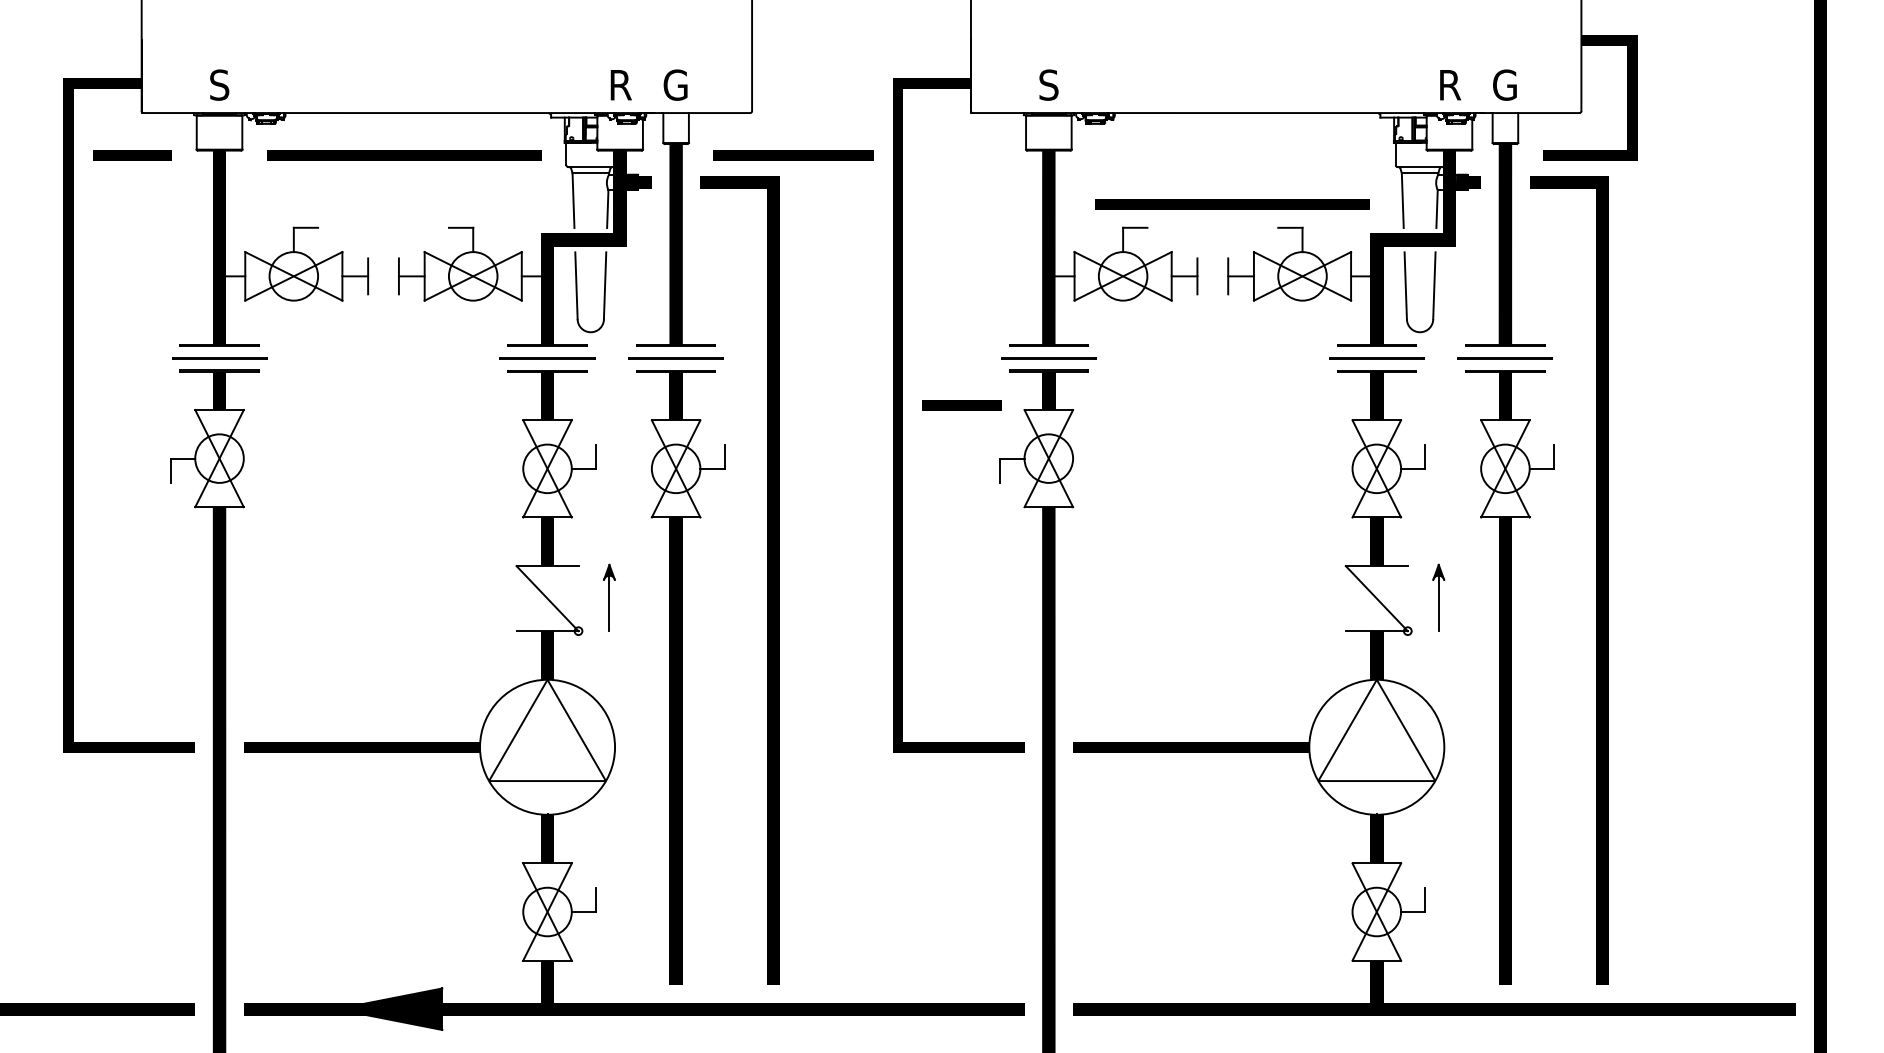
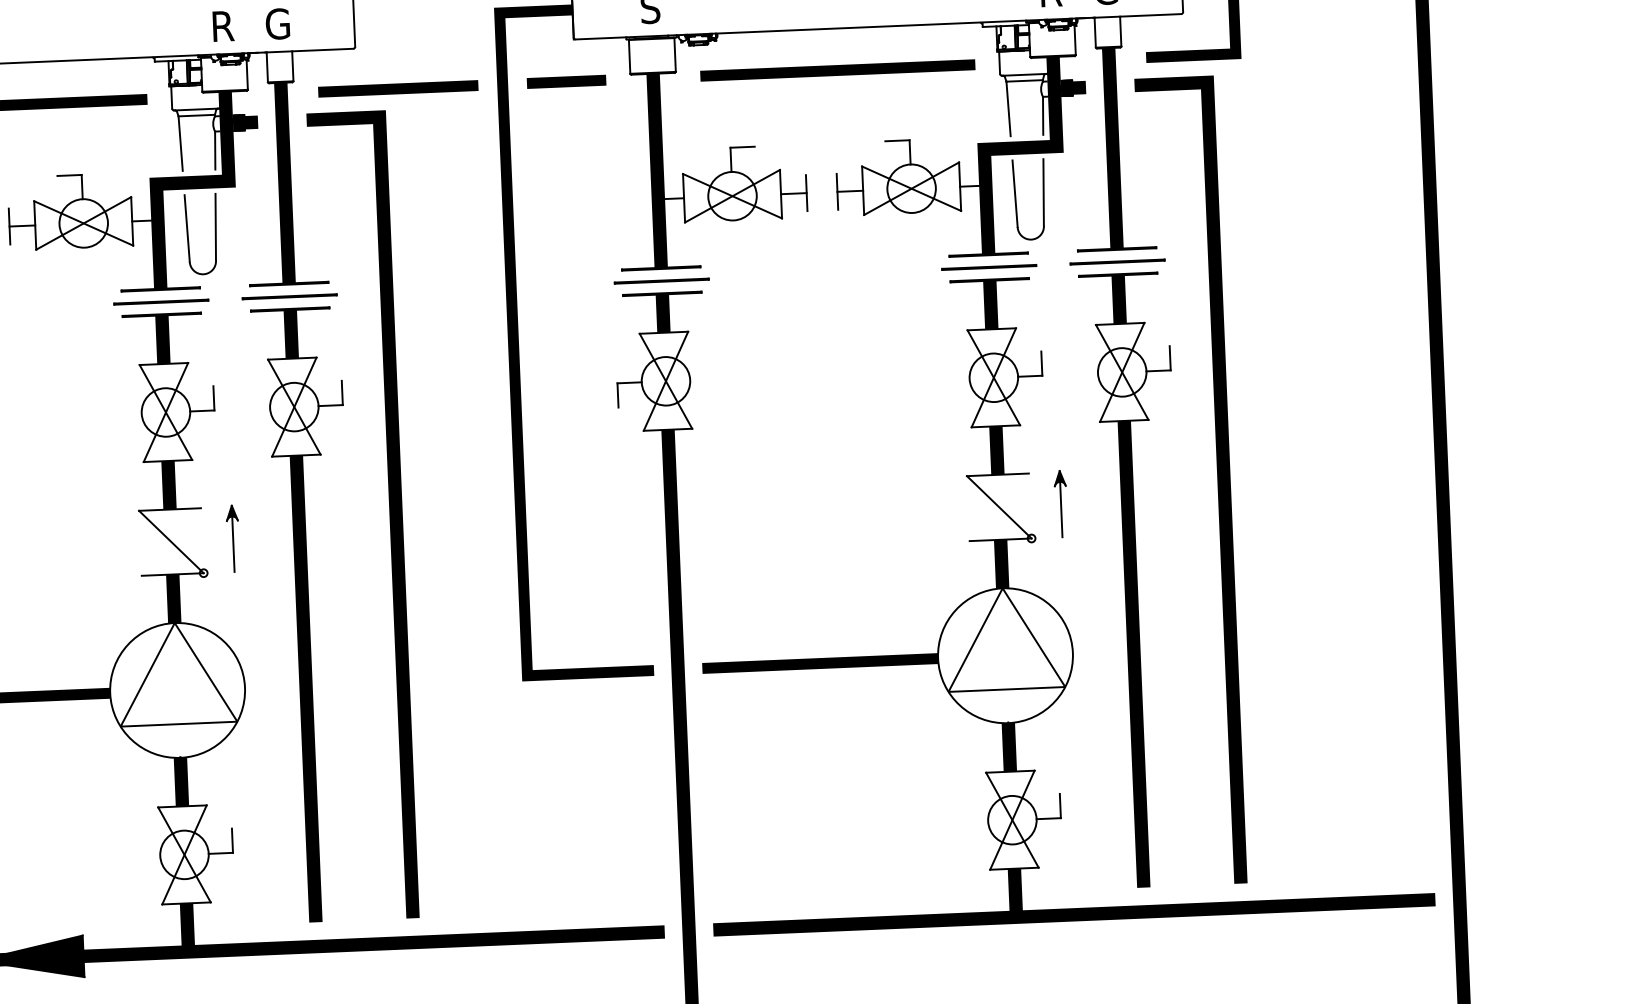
line: (1232, 204) -> (837, 70), moved
line: (961, 405) -> (566, 82), moved

